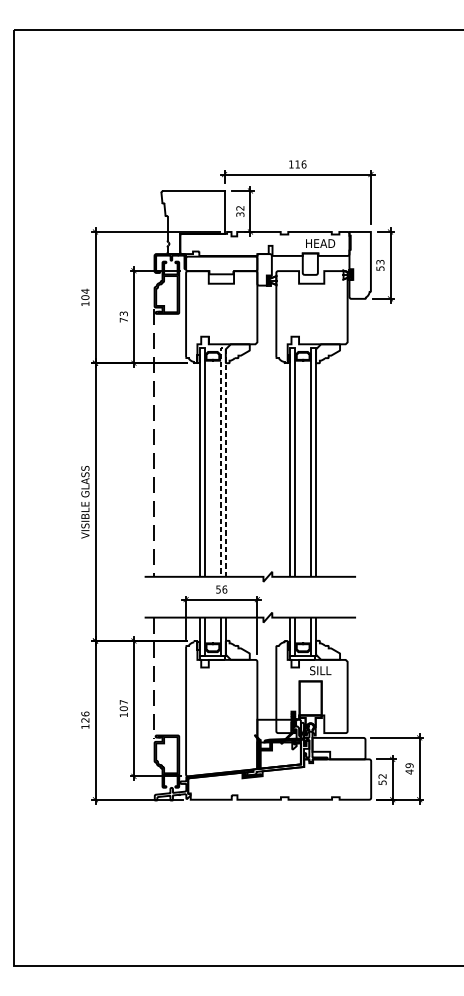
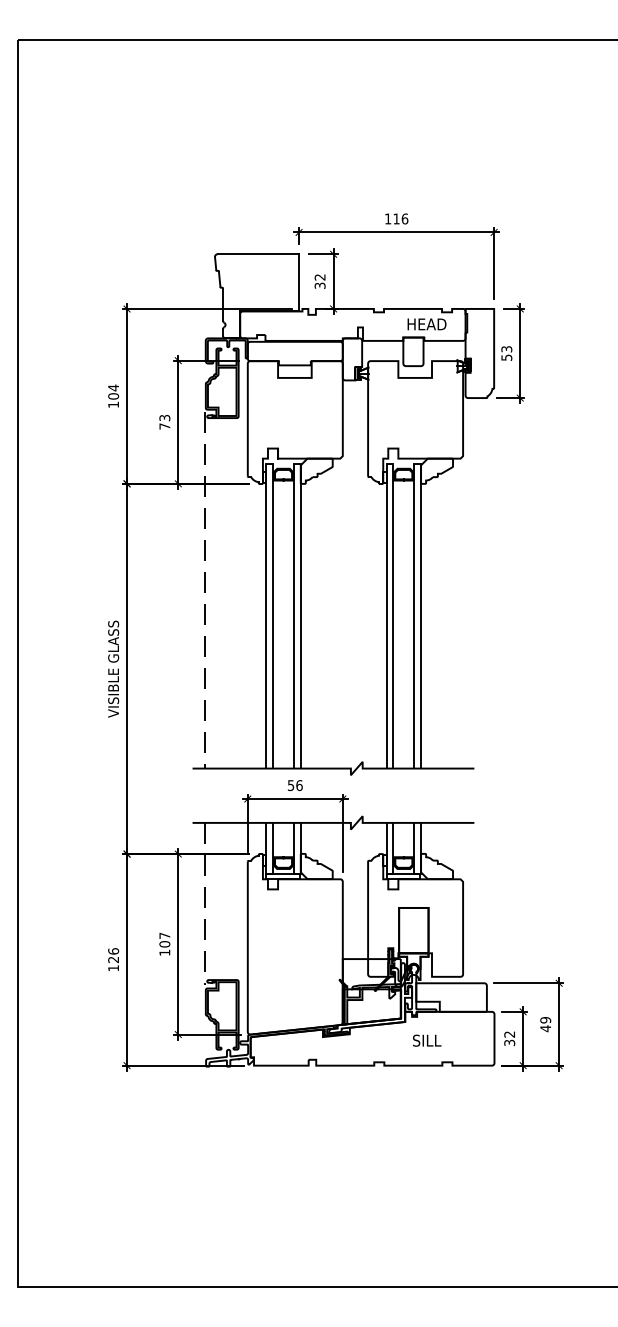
line: (222, 347) -> (296, 463), dashed -> solid
text: (320, 670) -> (427, 1040), moved
text: (381, 782) -> (508, 1042), 52 -> 32

